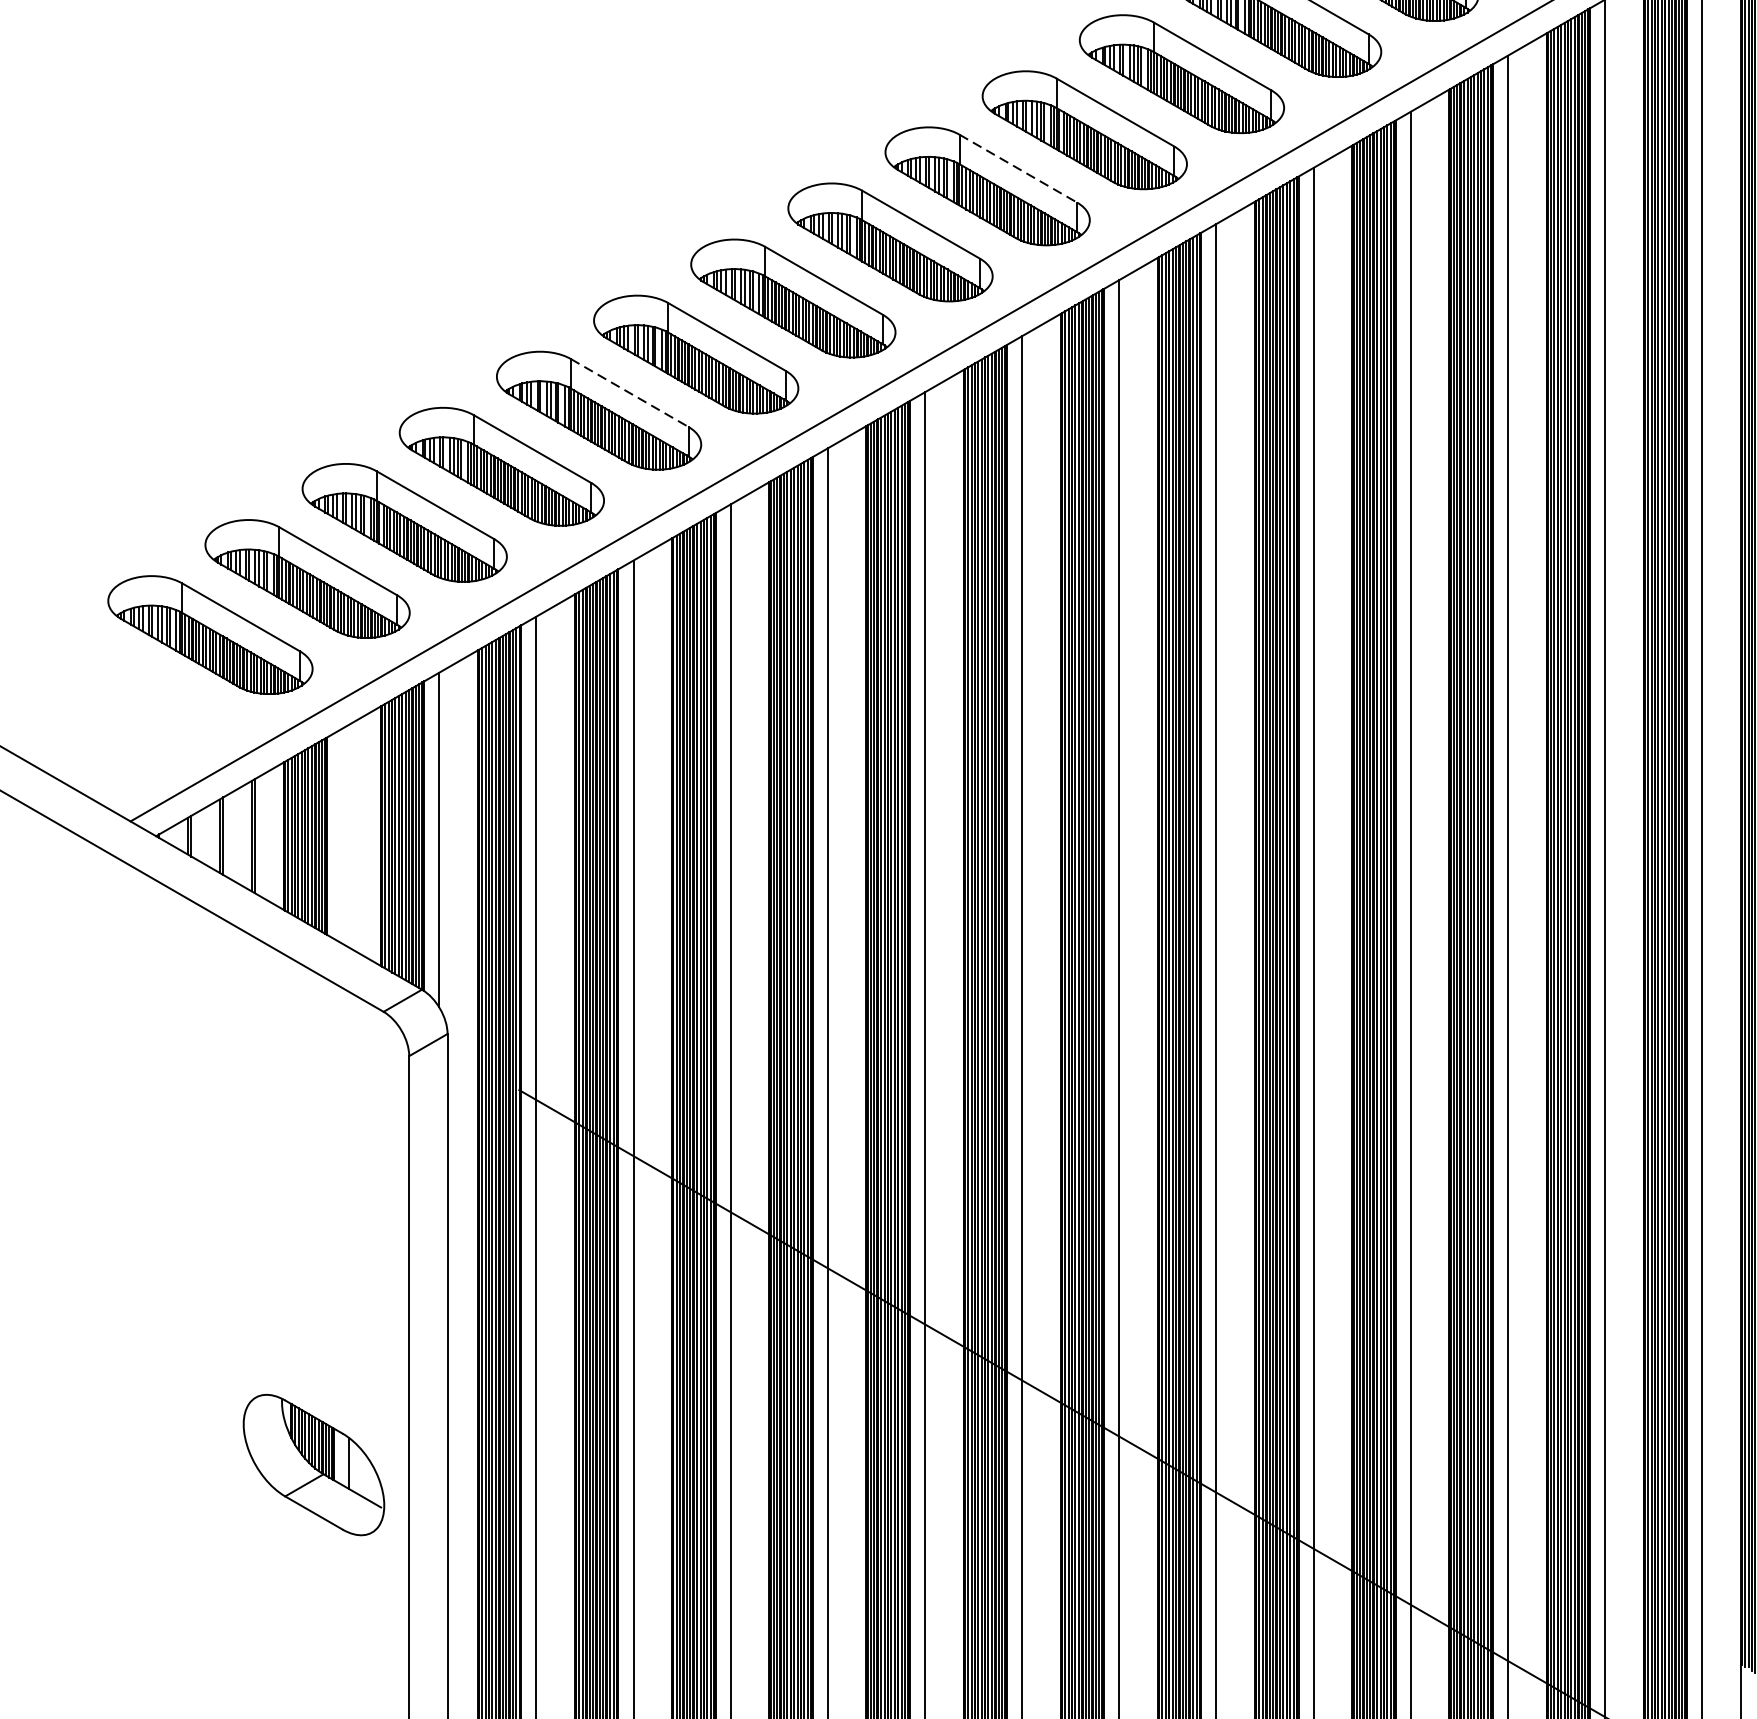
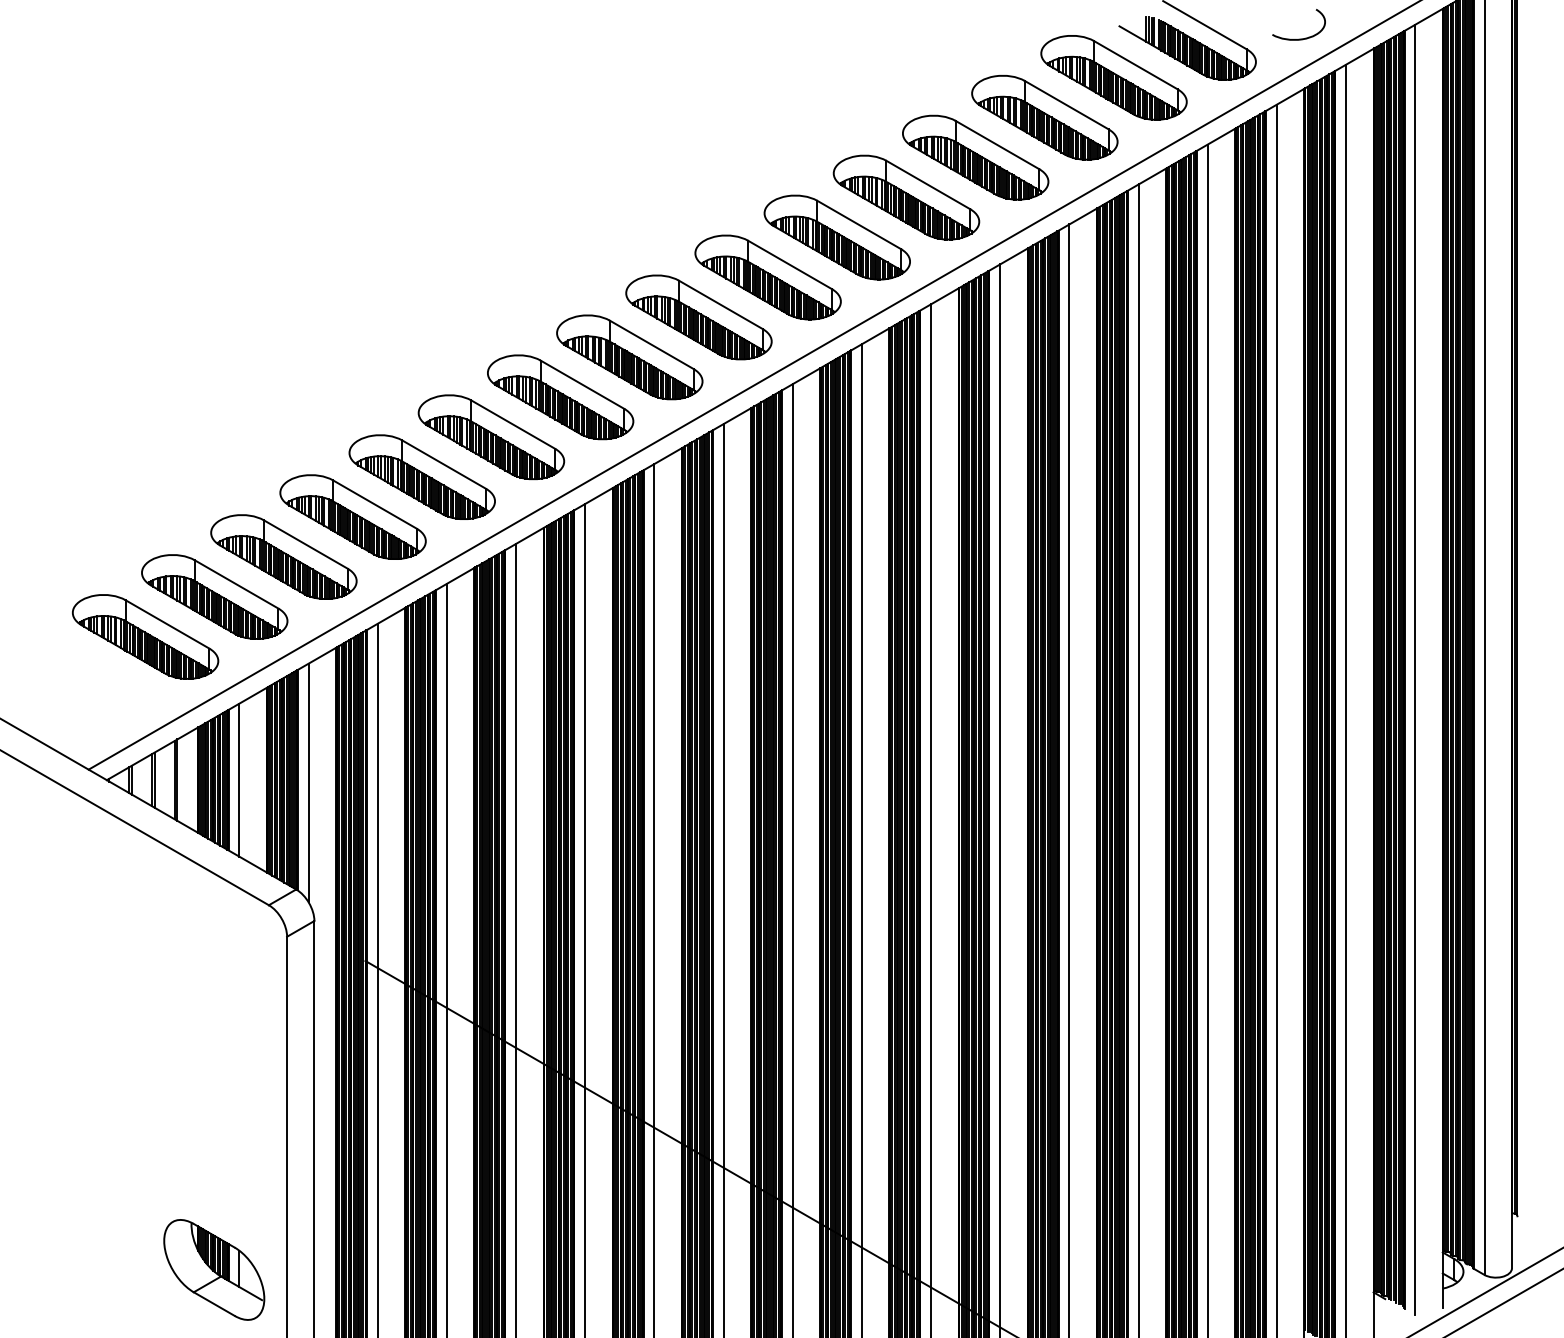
line: (1019, 169) -> (721, 305), dashed -> solid
line: (630, 392) -> (444, 464), dashed -> solid
line: (342, 835) -> (239, 779), added
part: (314, 1464) -> (214, 1269), moved

